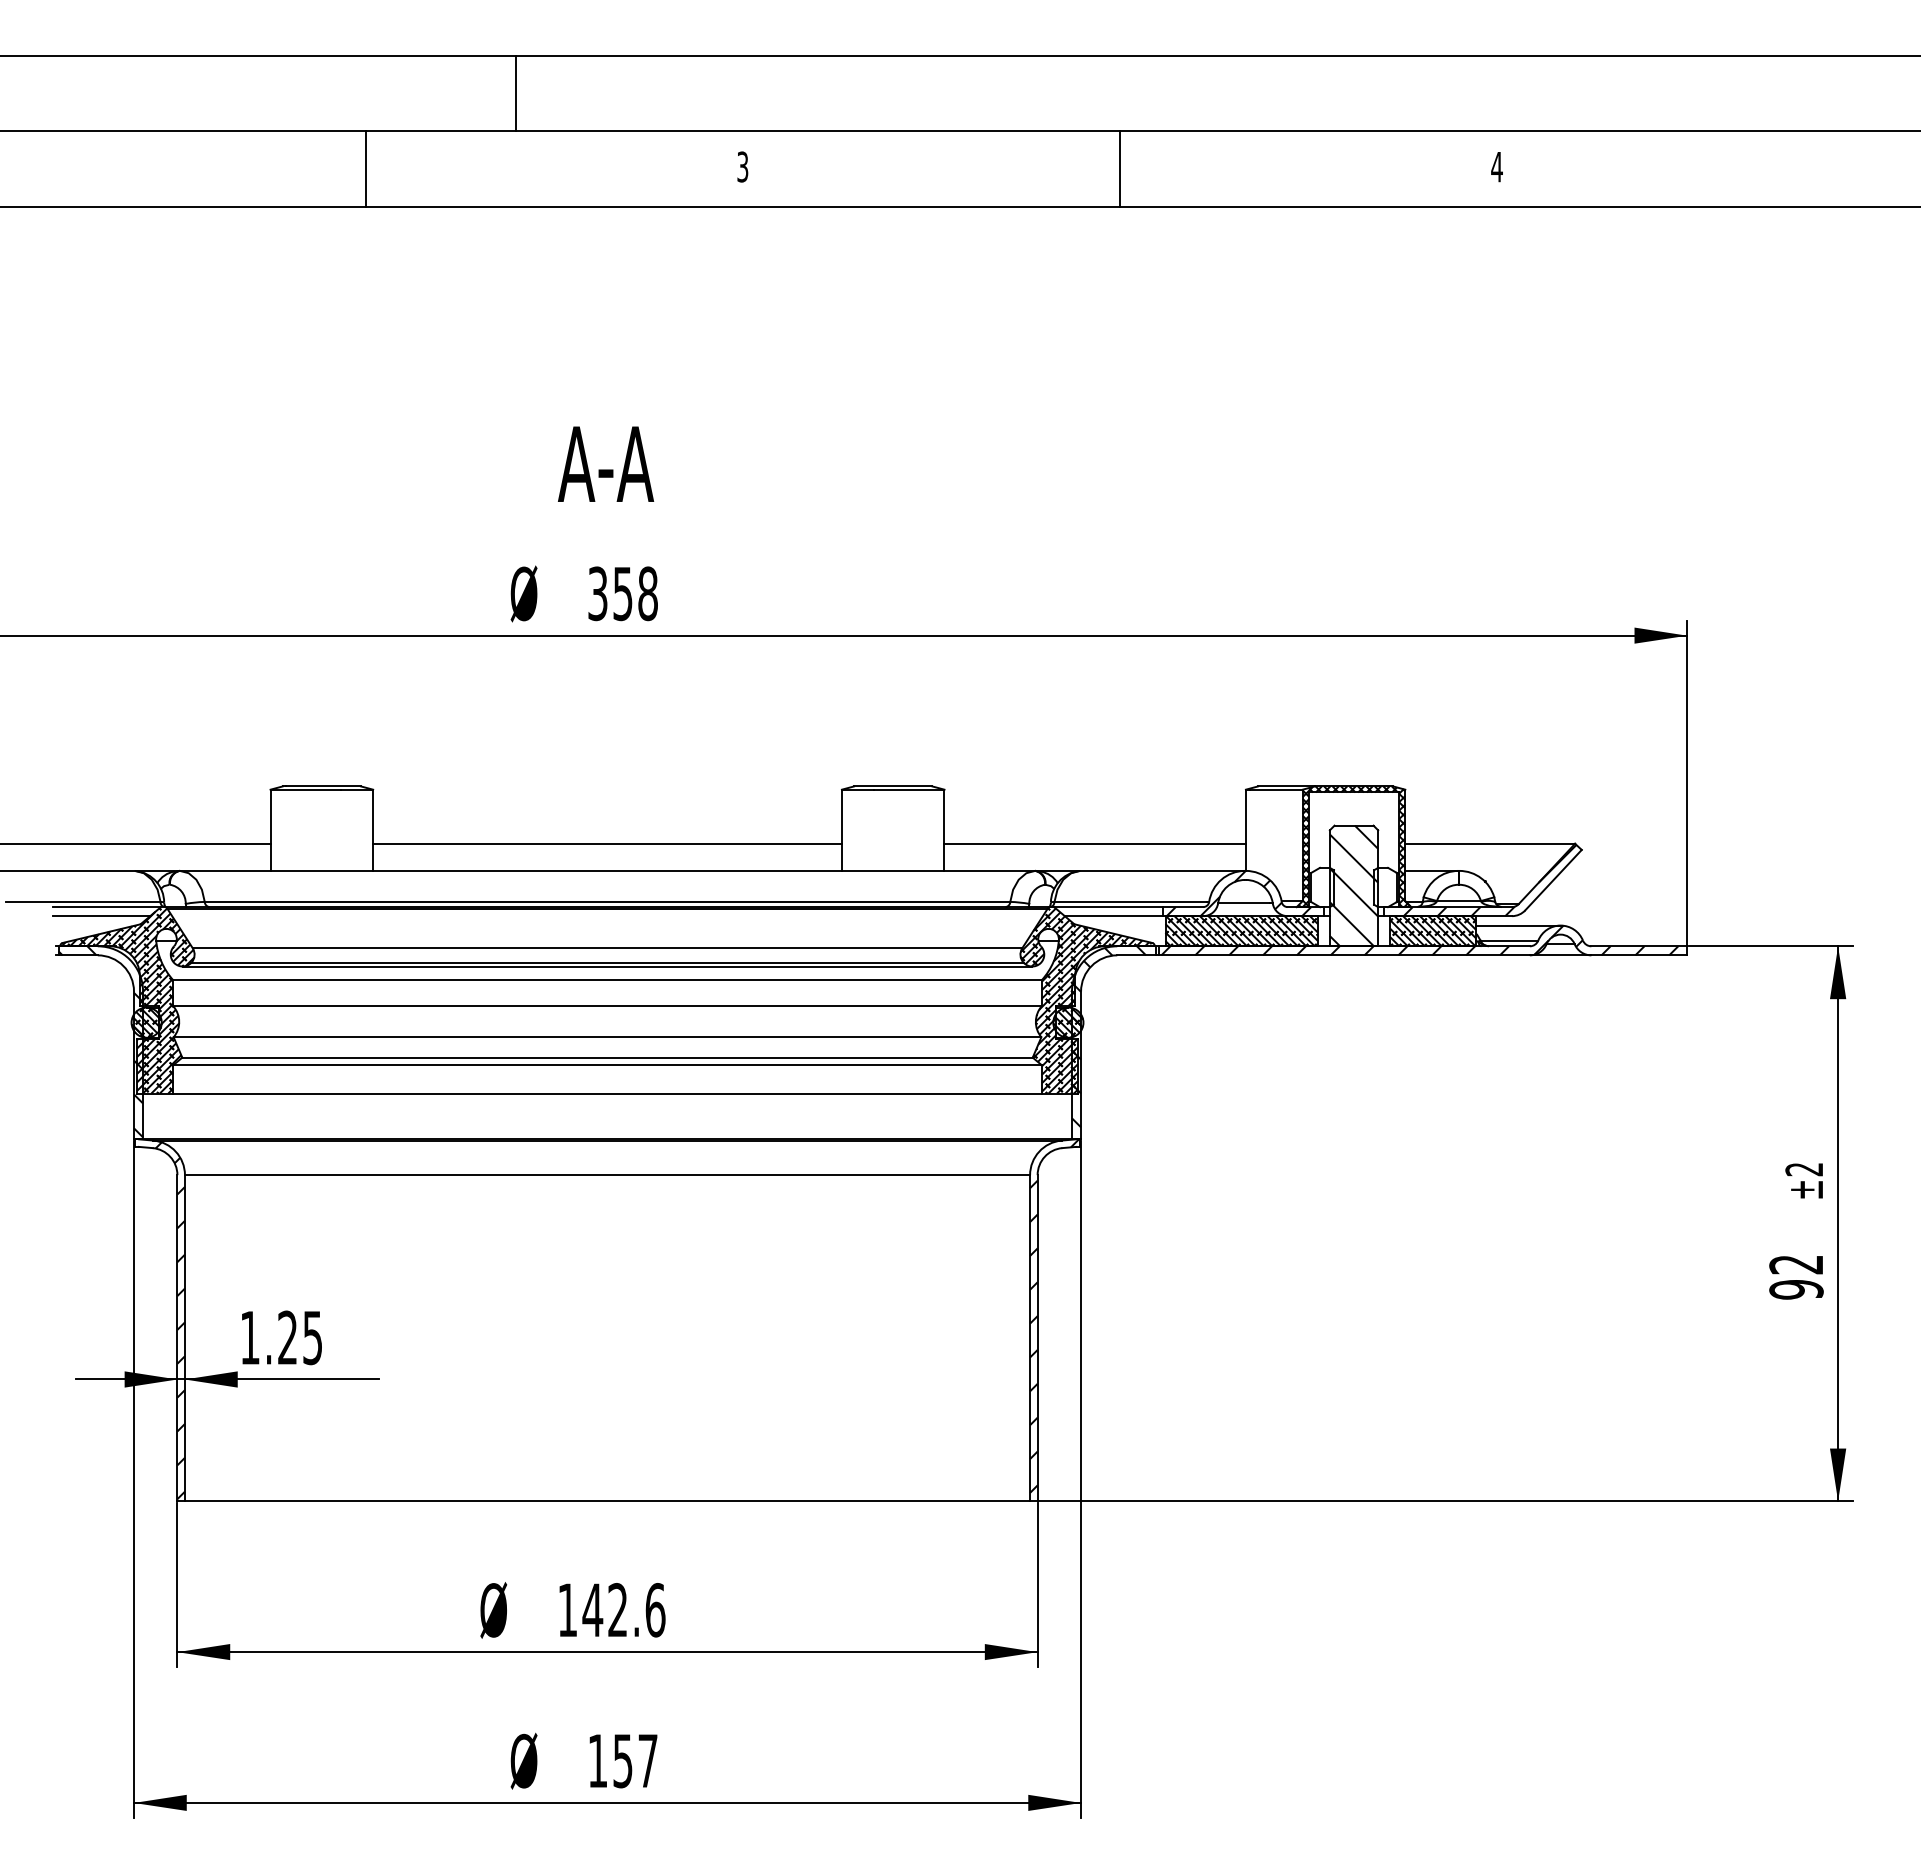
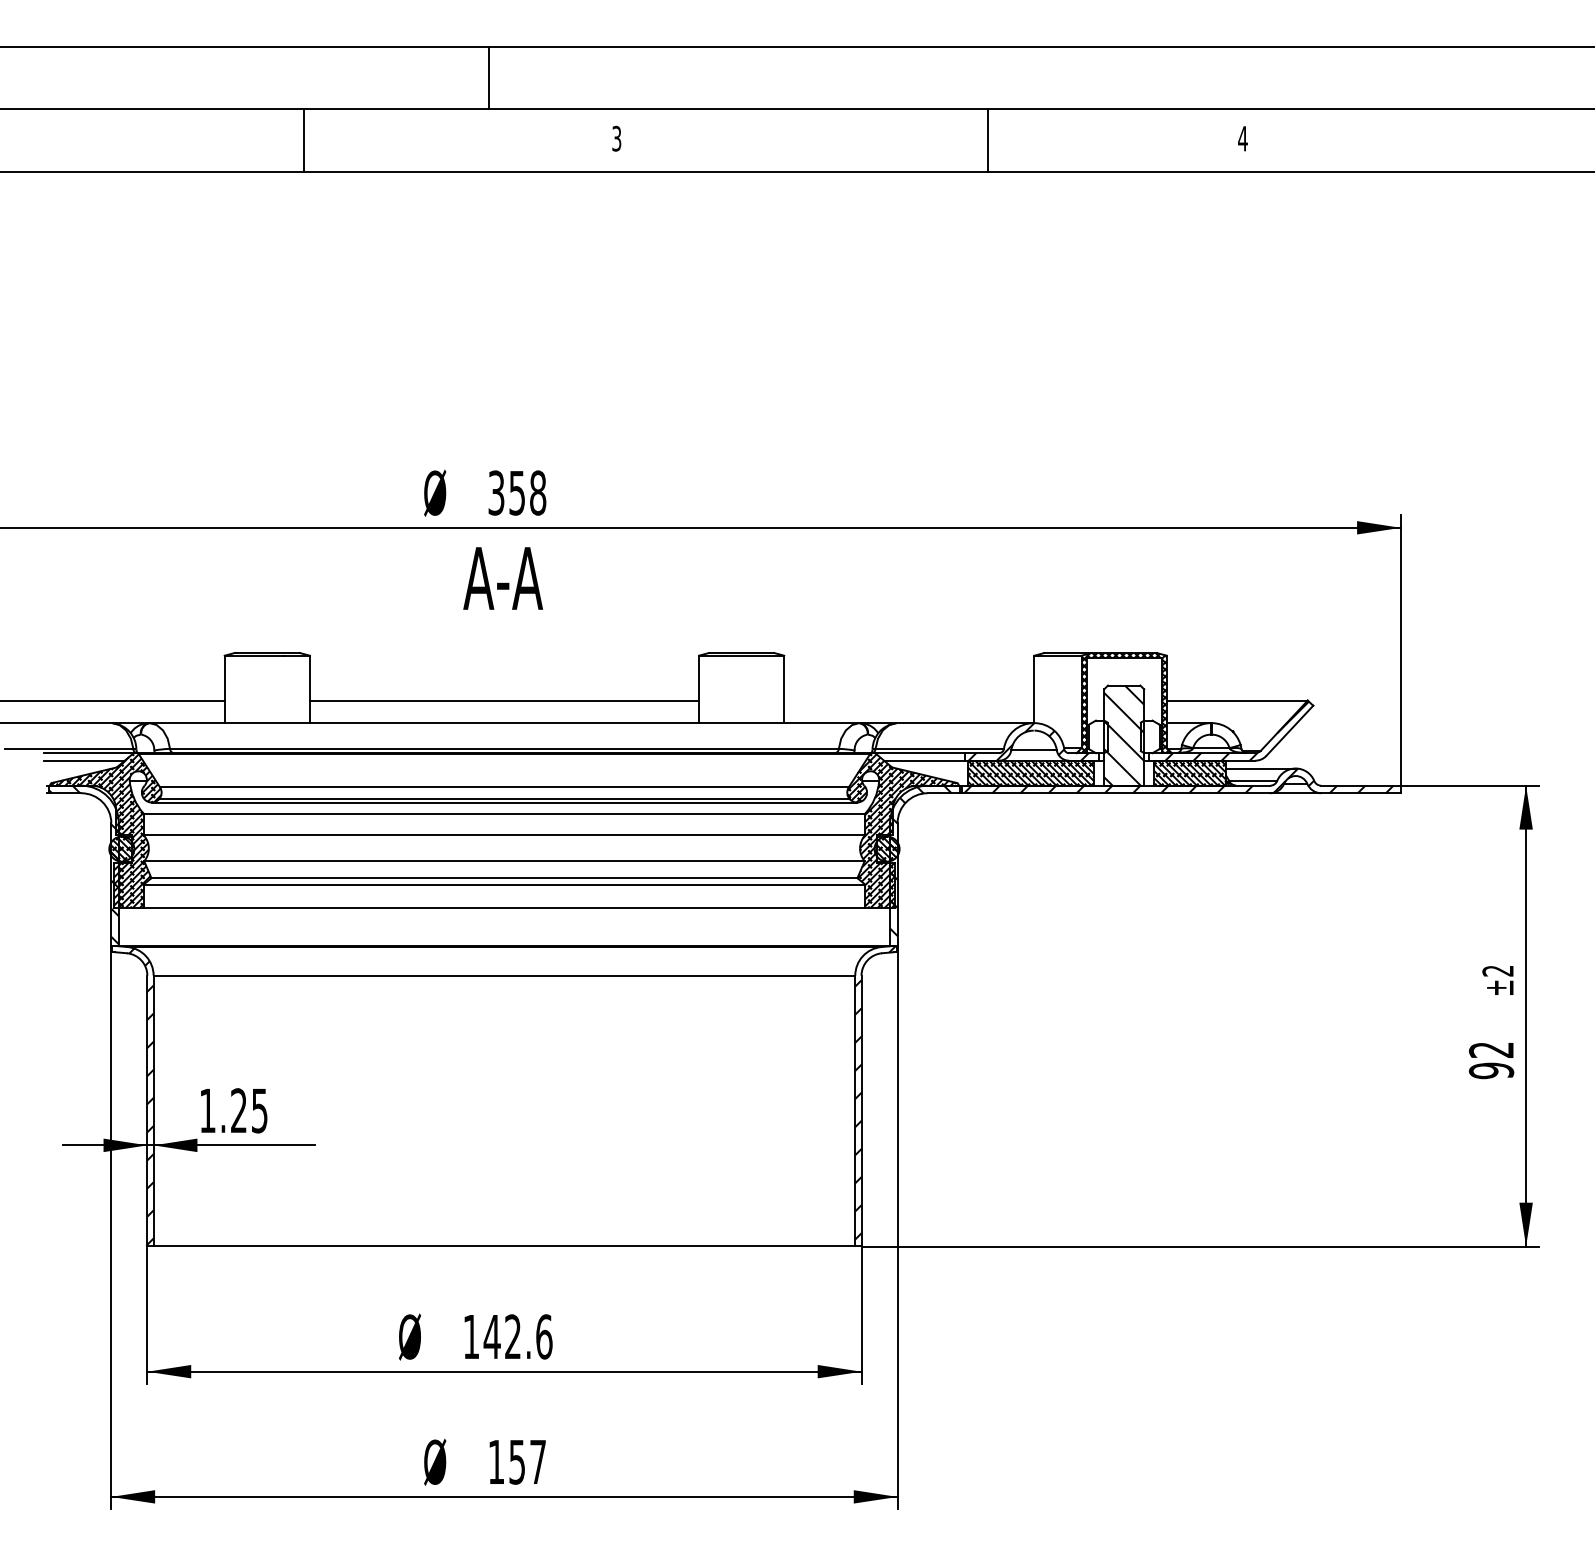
line: (516, 93) -> (488, 77), moved
line: (1119, 169) -> (987, 140), moved
text: (606, 464) -> (503, 578), moved
line: (1095, 843) -> (909, 700), removed

